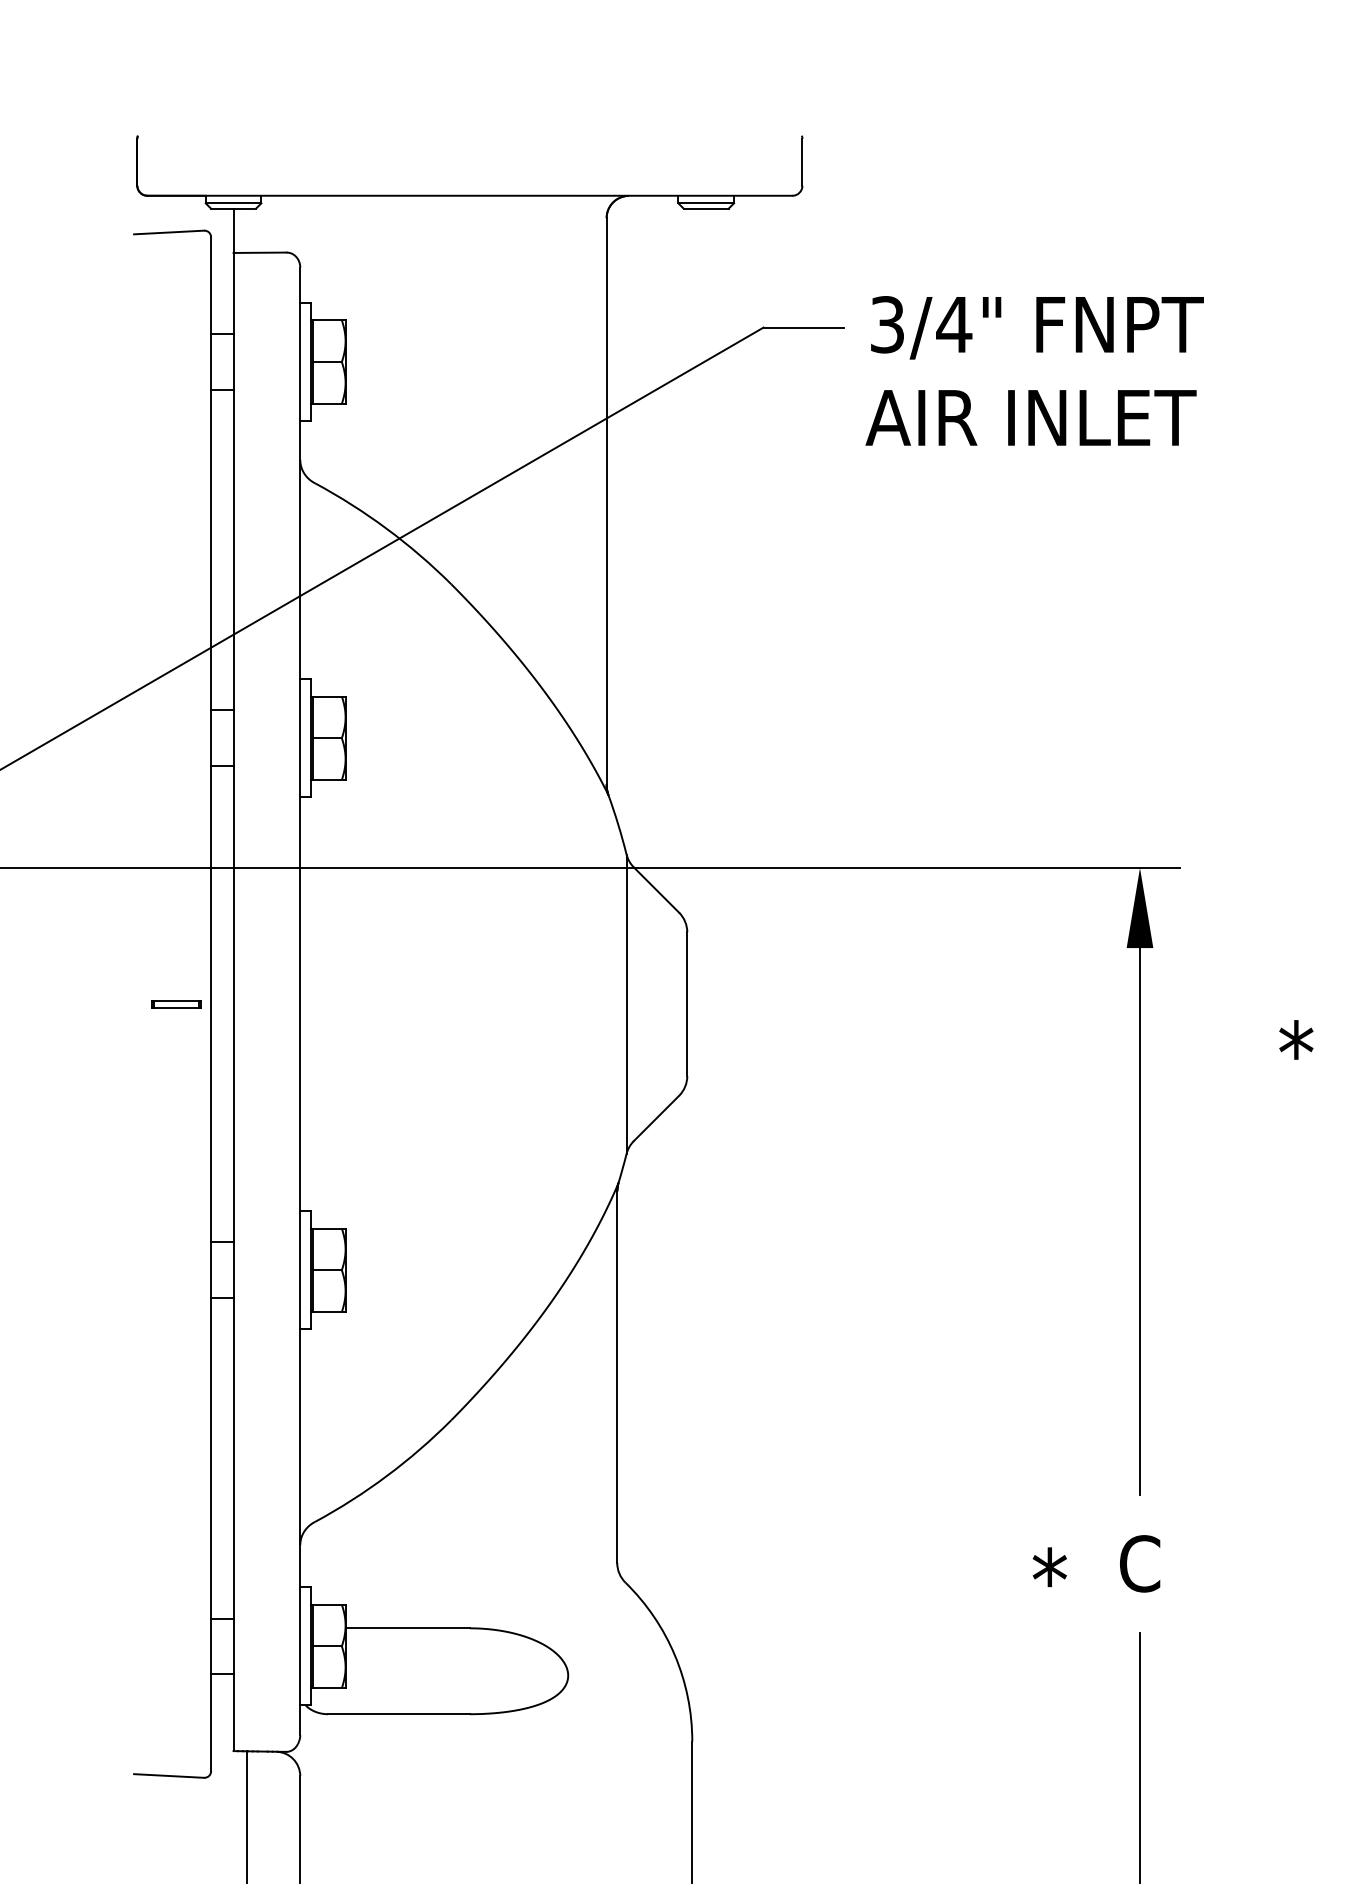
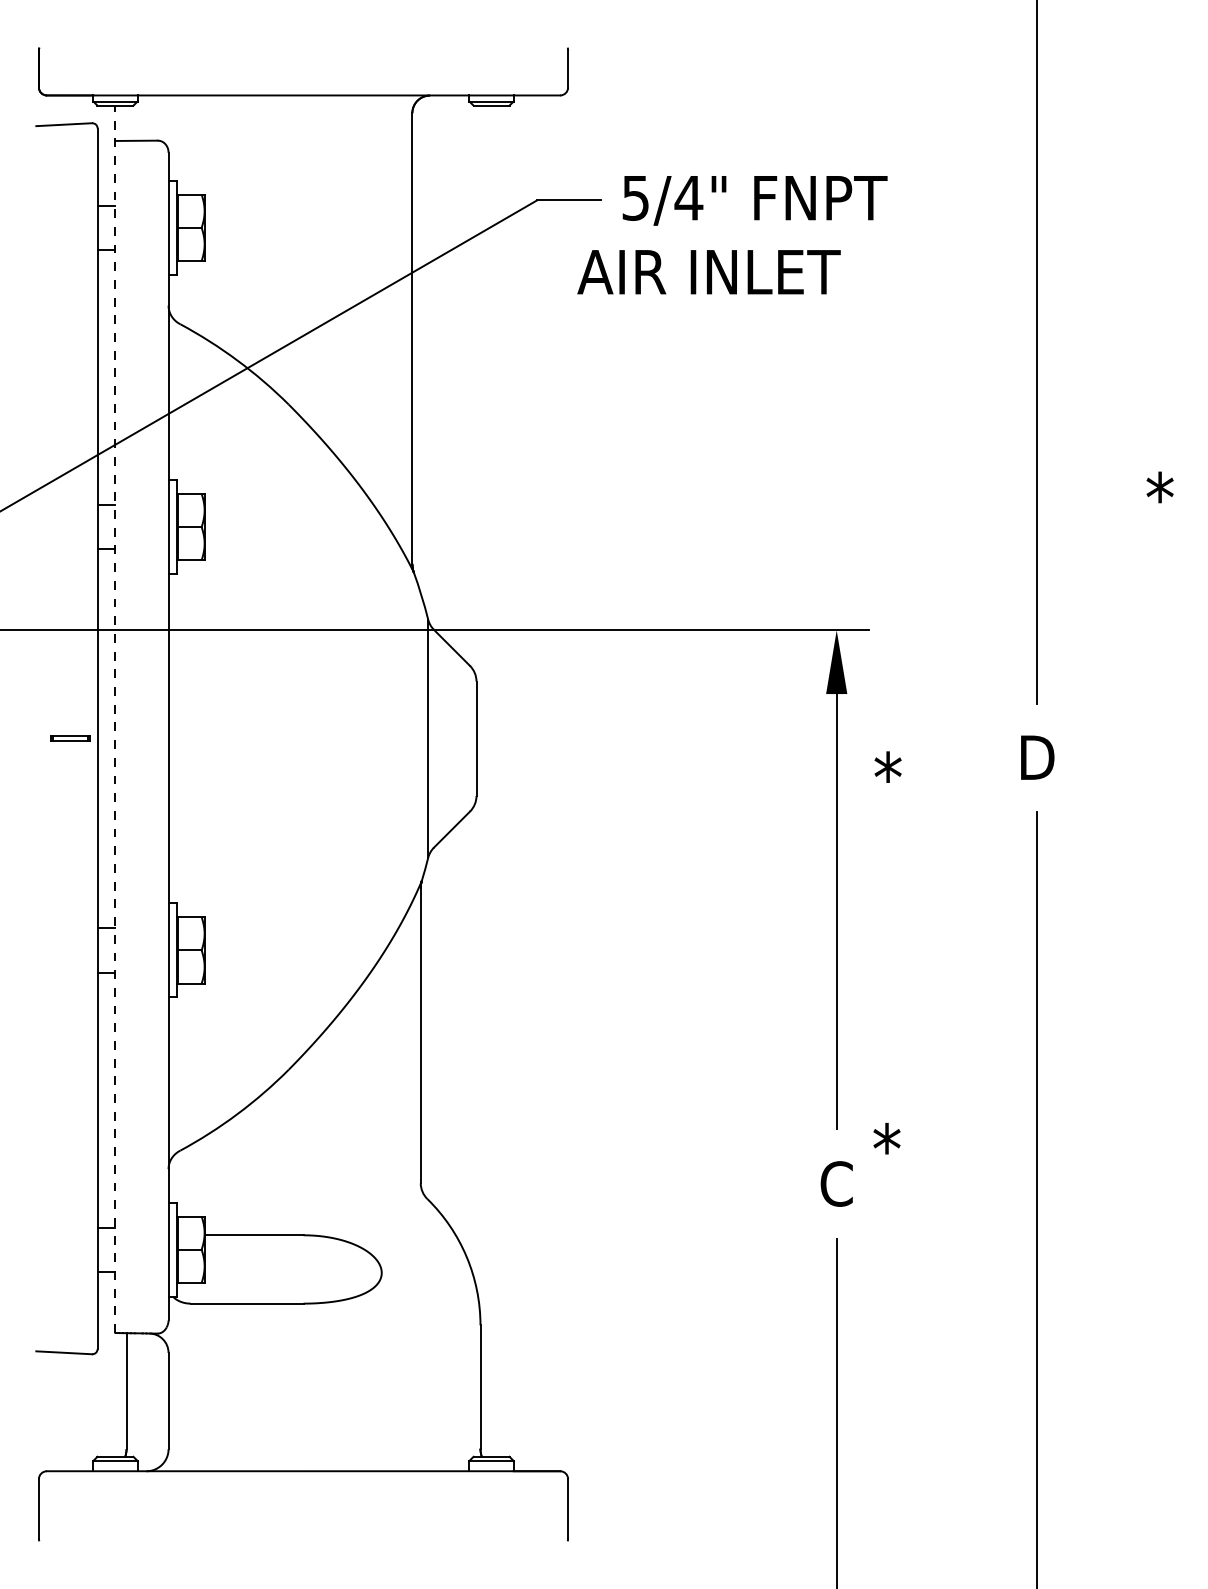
text: (887, 324) -> (635, 197), 3/4" -> 5/4"
text: (1030, 418) -> (708, 272), moved
line: (233, 980) -> (115, 719), solid -> dashed
text: (1295, 1039) -> (887, 766), moved
text: (1049, 1566) -> (886, 1138), moved

